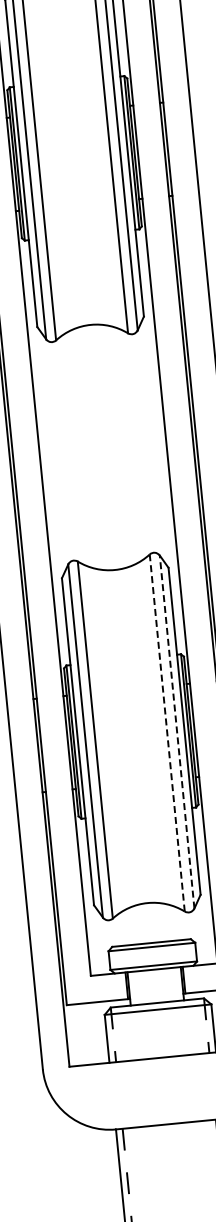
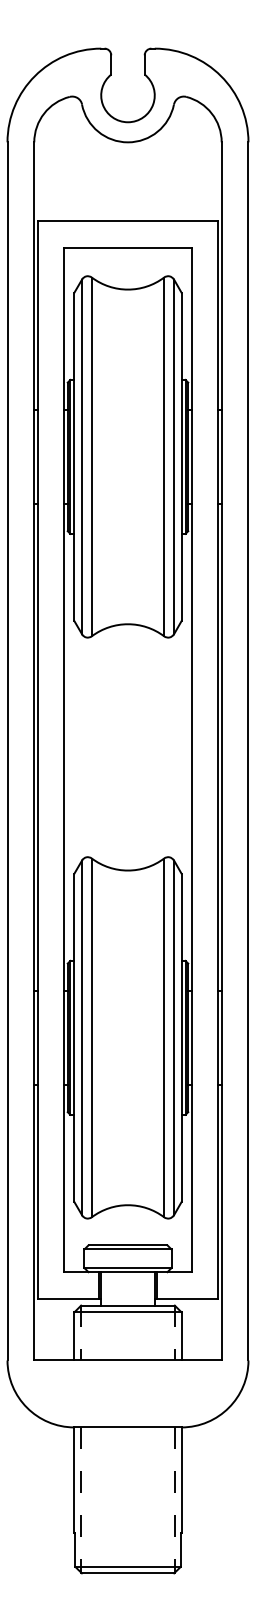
line: (177, 731) -> (174, 1037), dashed -> solid
line: (167, 732) -> (164, 1037), dashed -> solid

